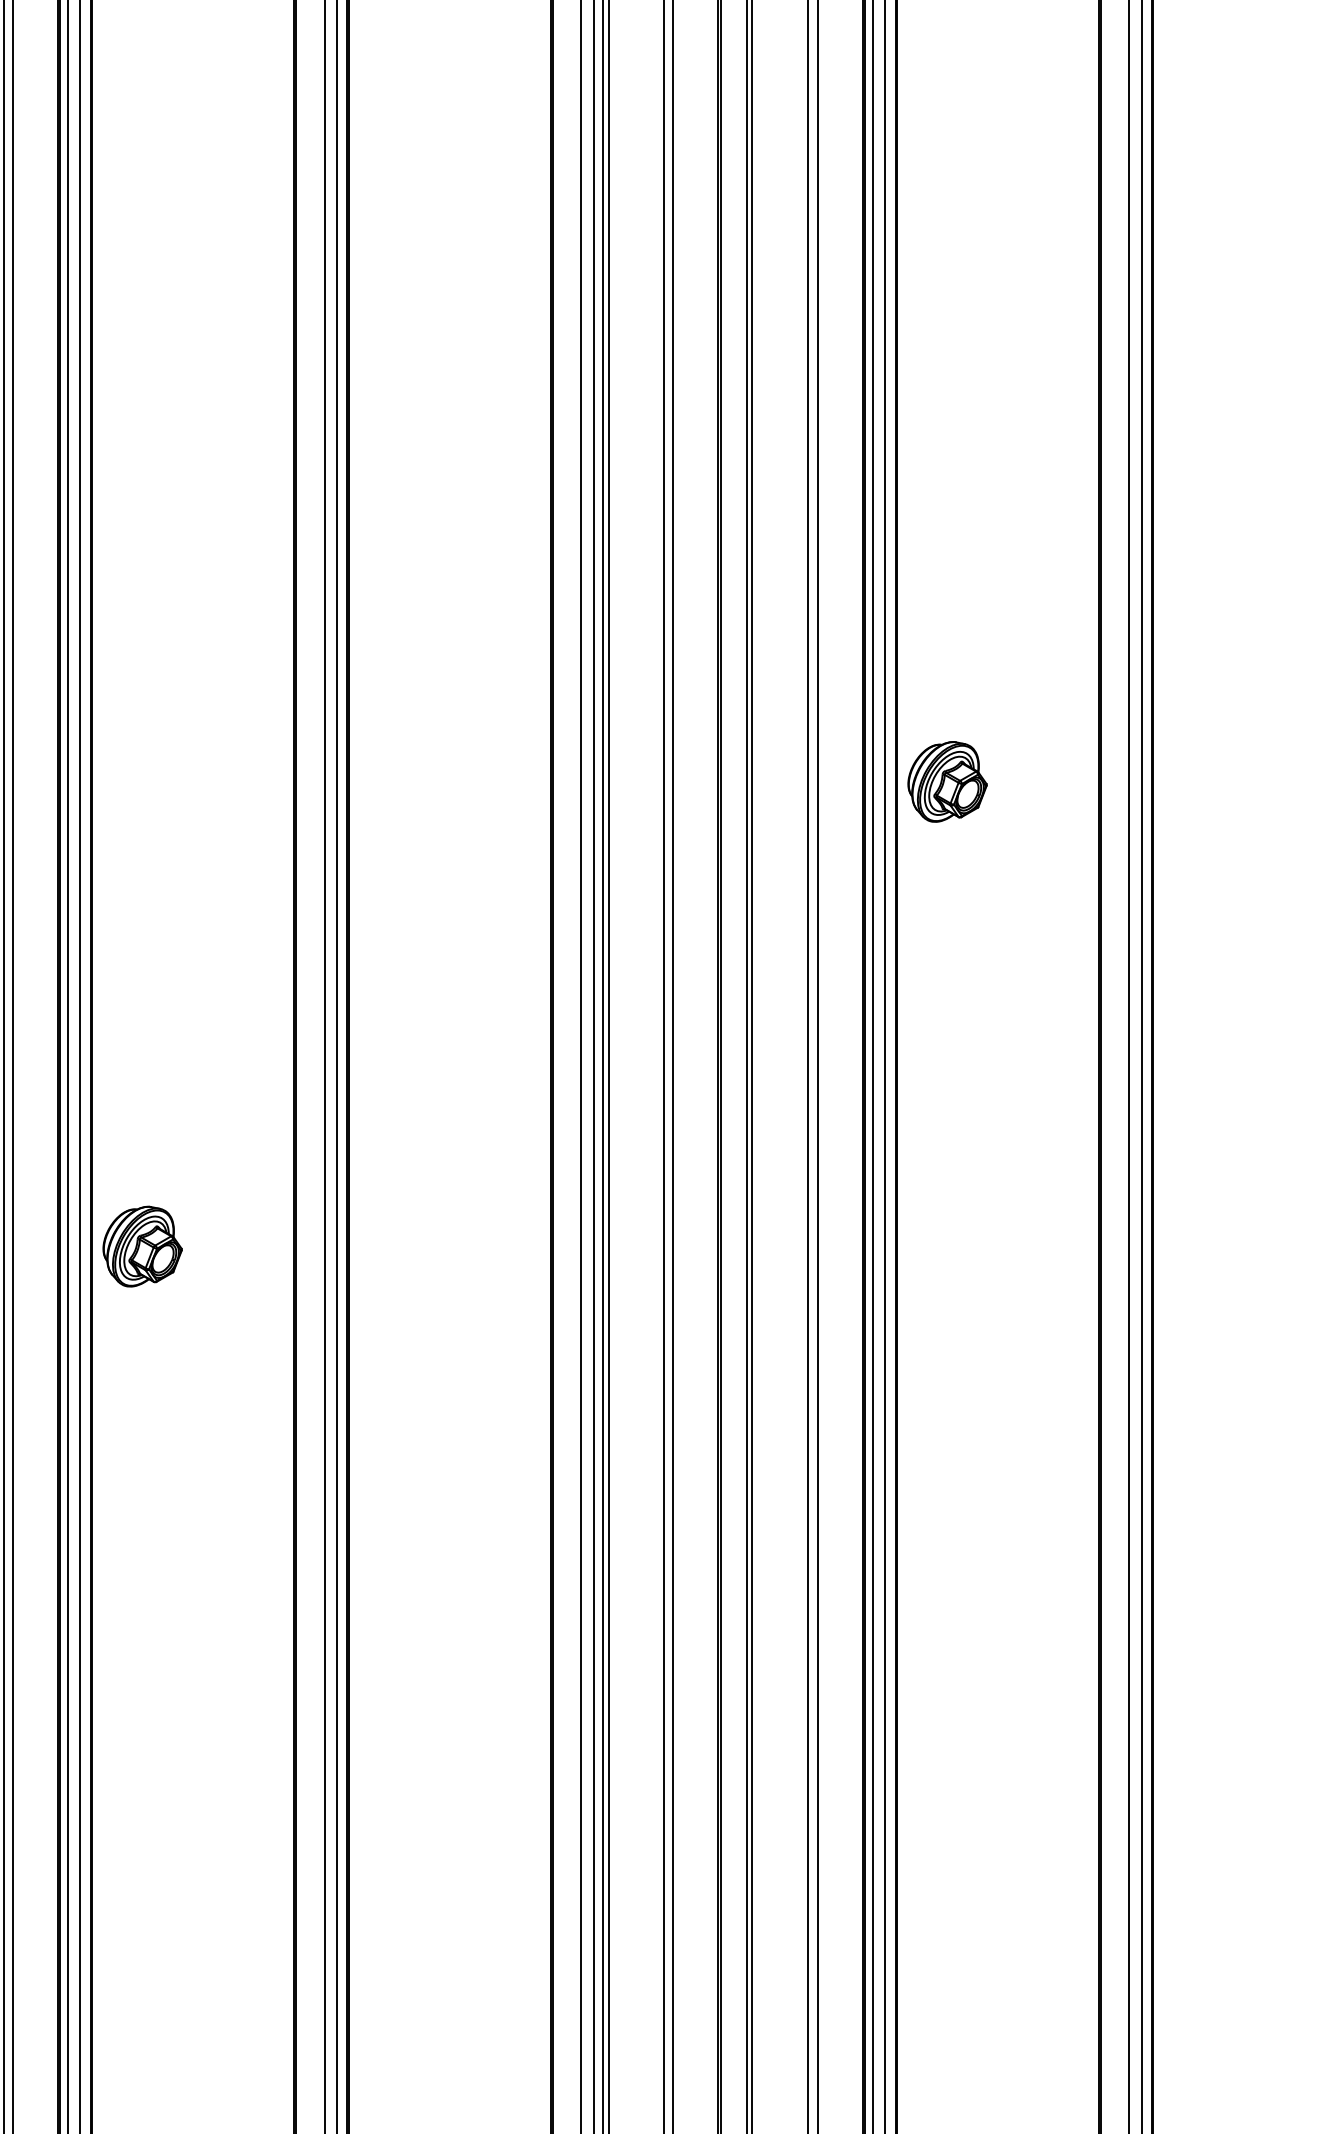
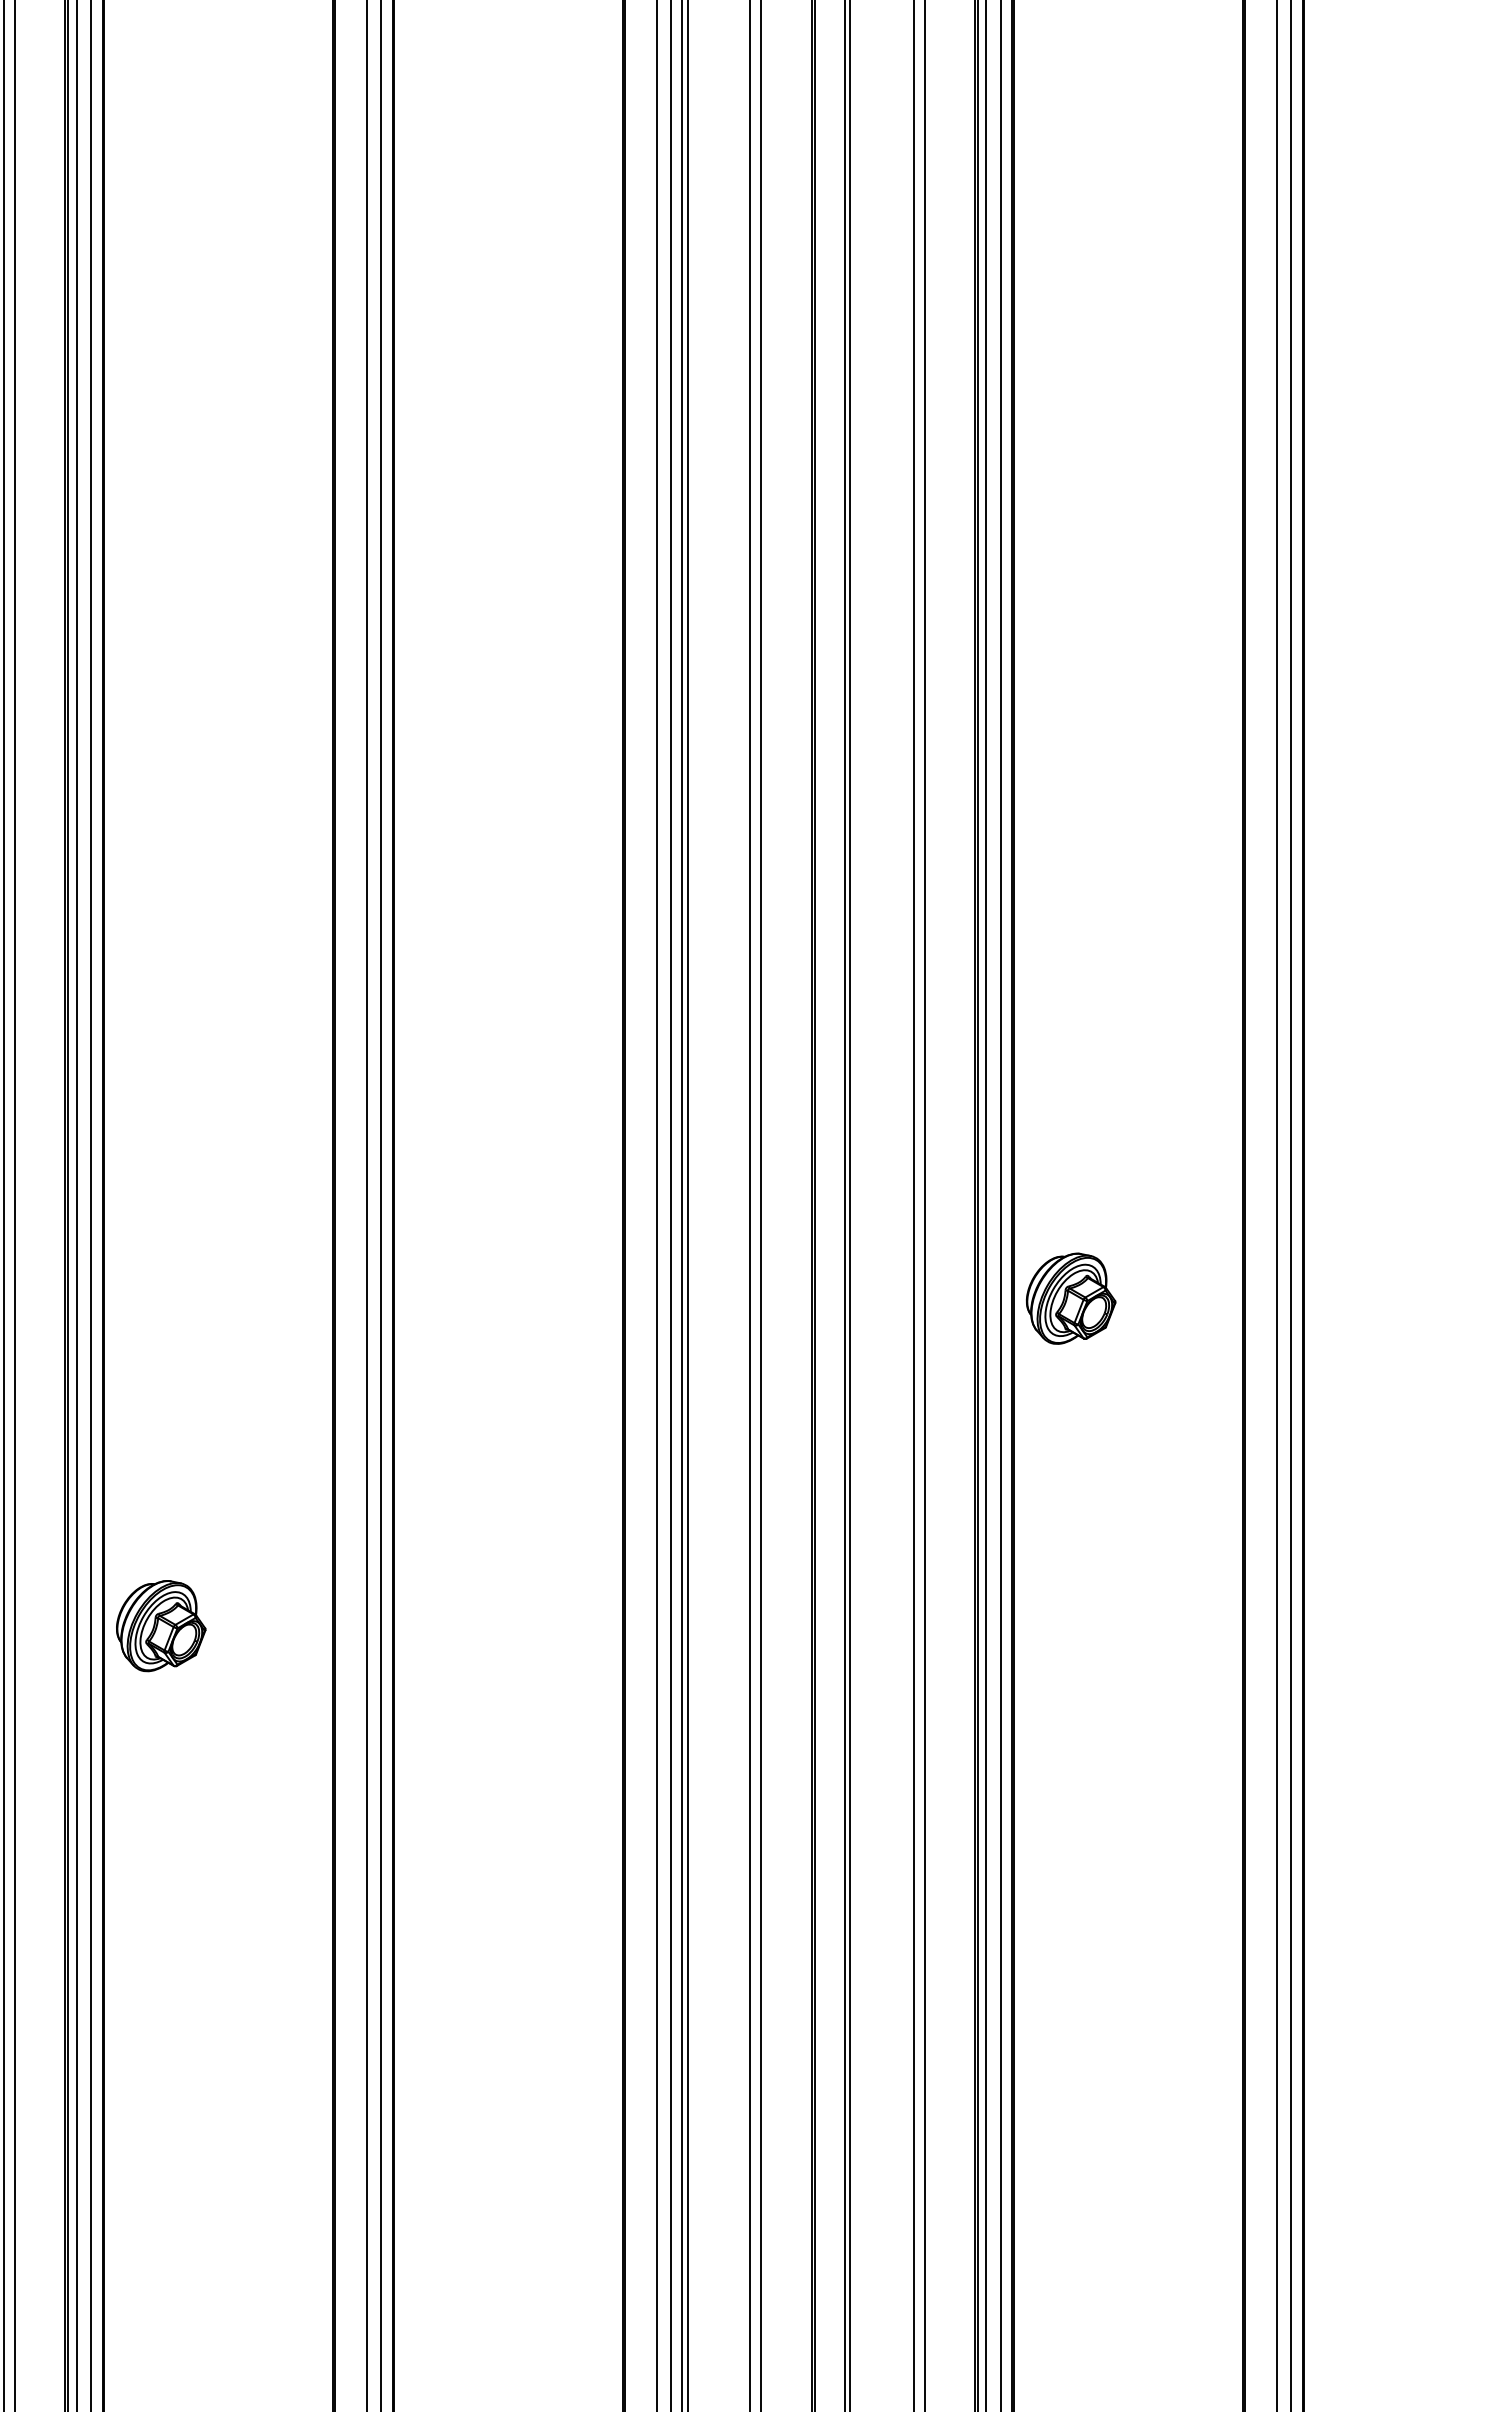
part: (947, 781) -> (1071, 1298), moved
part: (142, 1247) -> (161, 1626), moved

